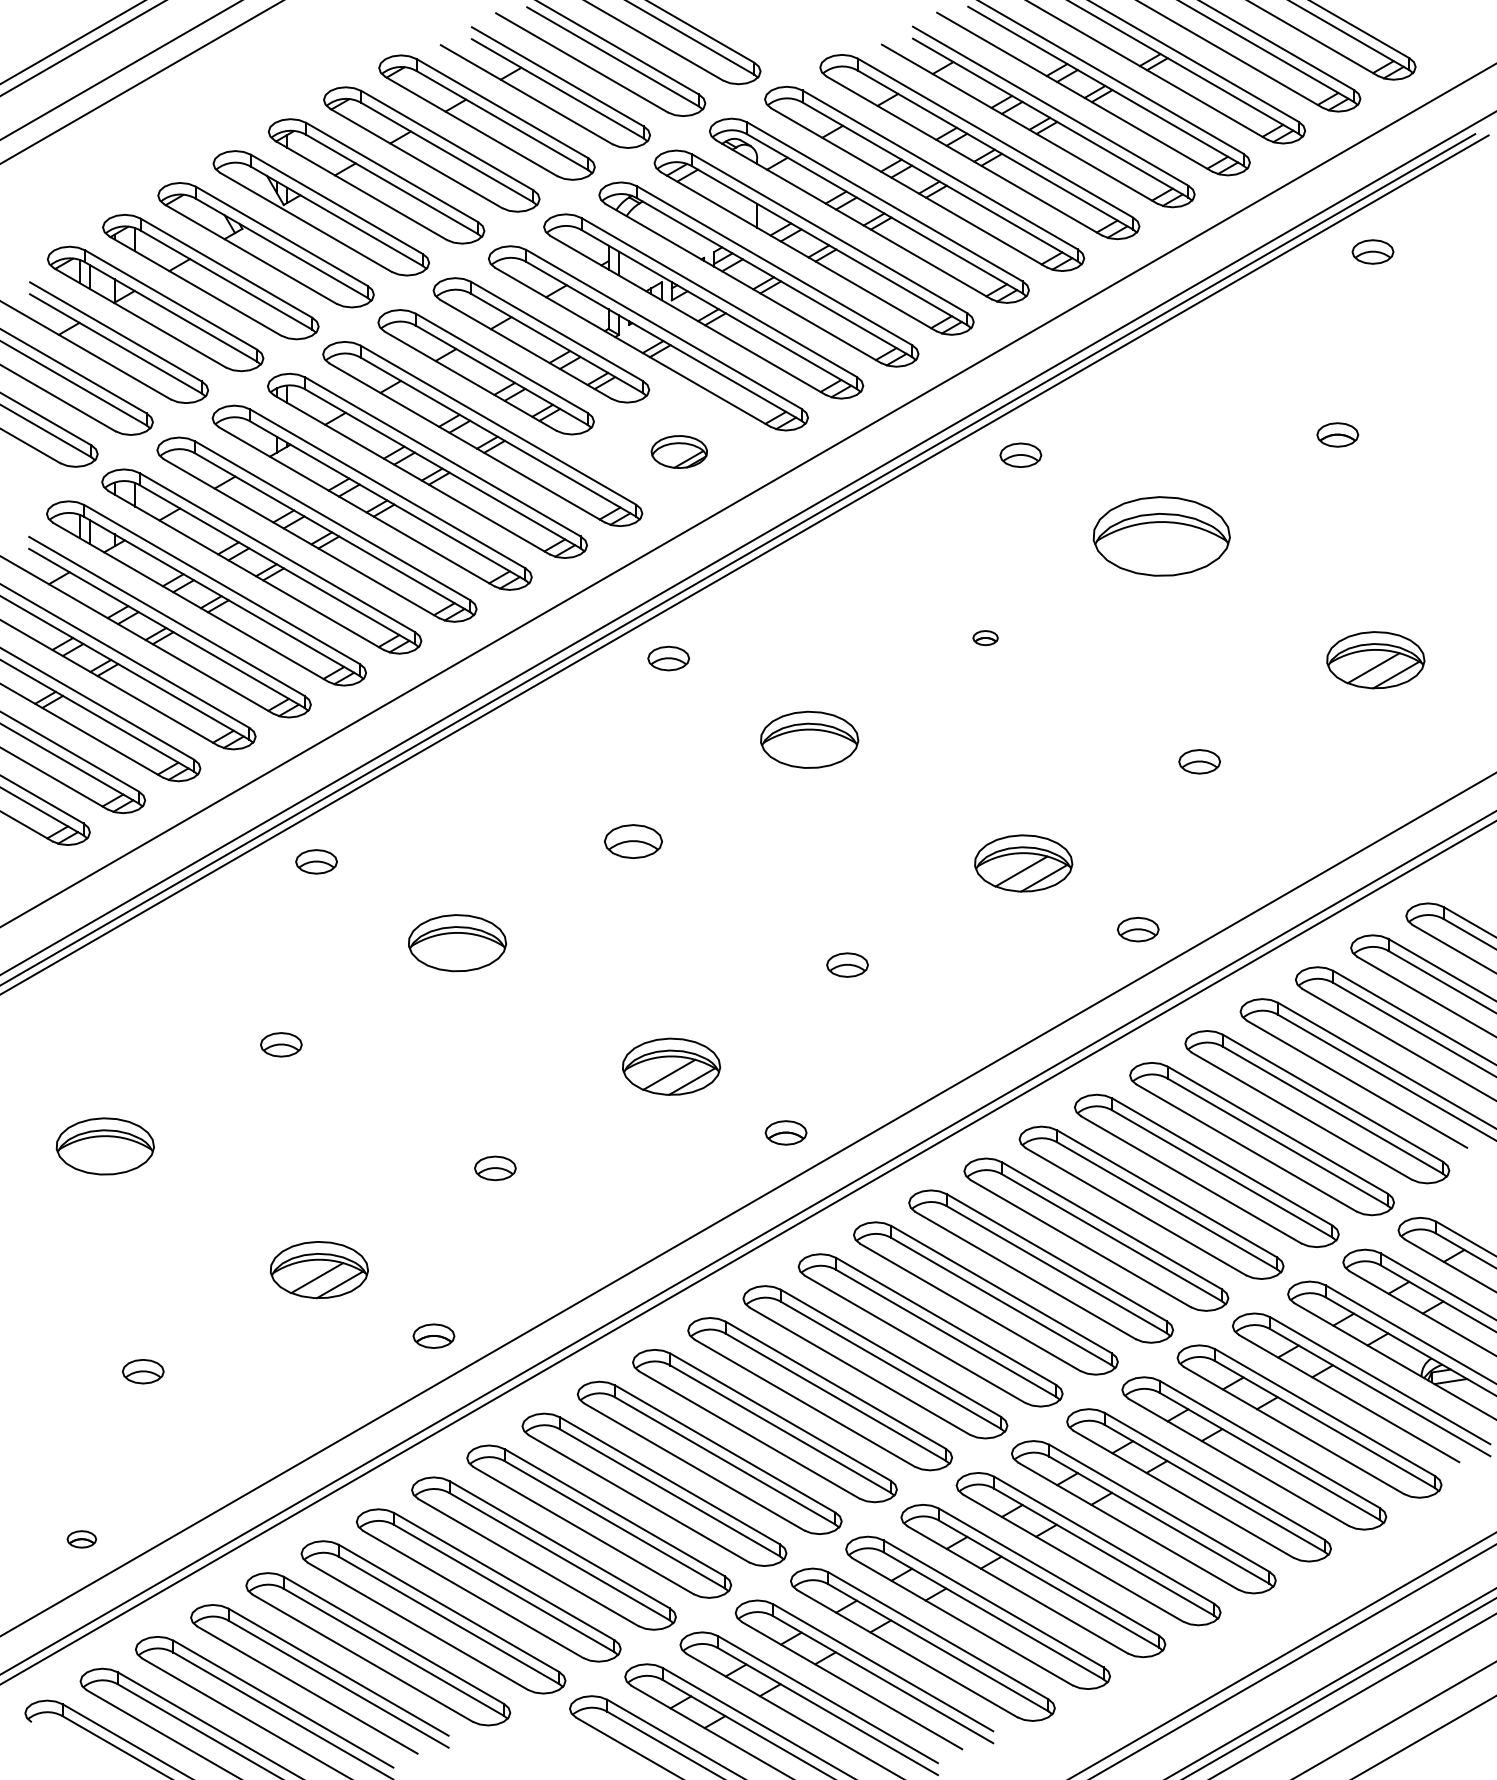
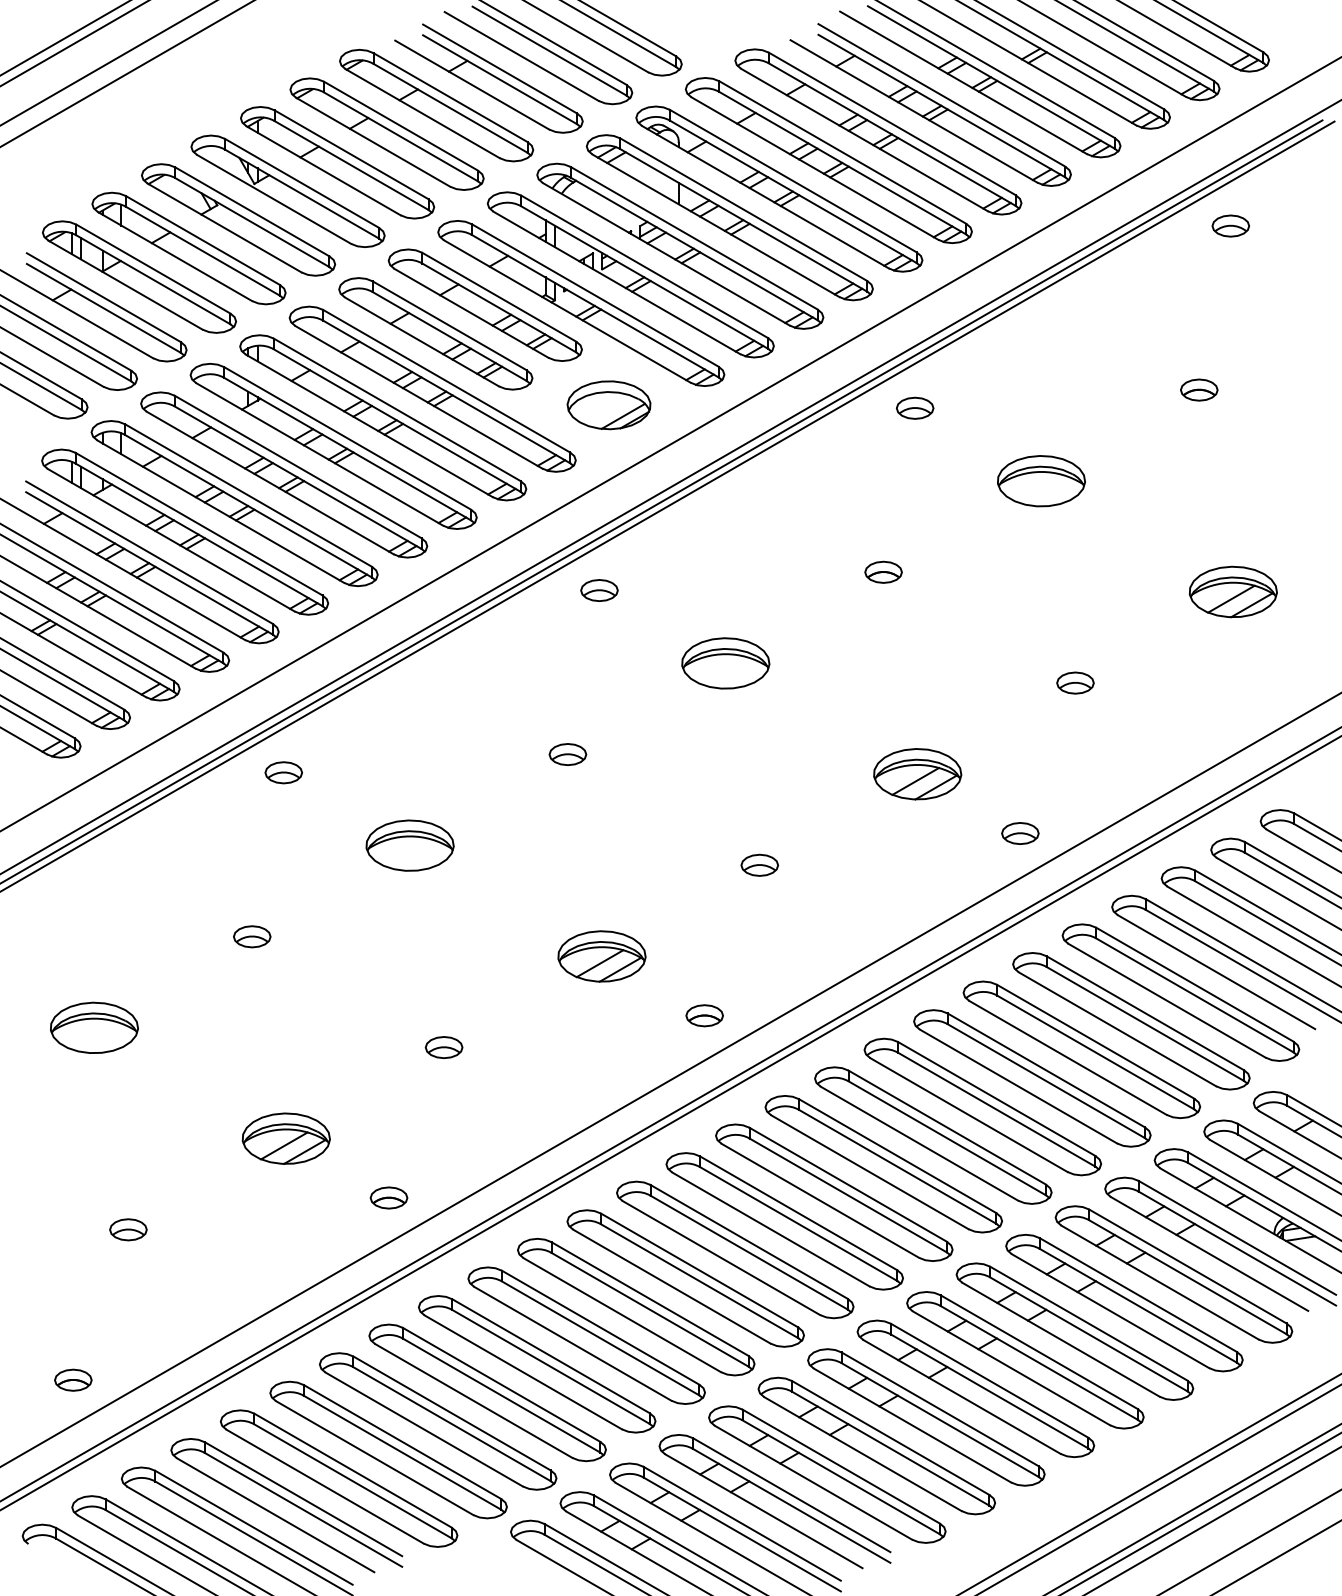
part: (678, 452) -> (608, 405), size x1.67
part: (1161, 536) -> (1041, 481), size x0.71
part: (985, 637) -> (883, 571), size x1.67
part: (633, 841) -> (567, 754), size x0.71
part: (81, 1538) -> (73, 1379), size x1.43

